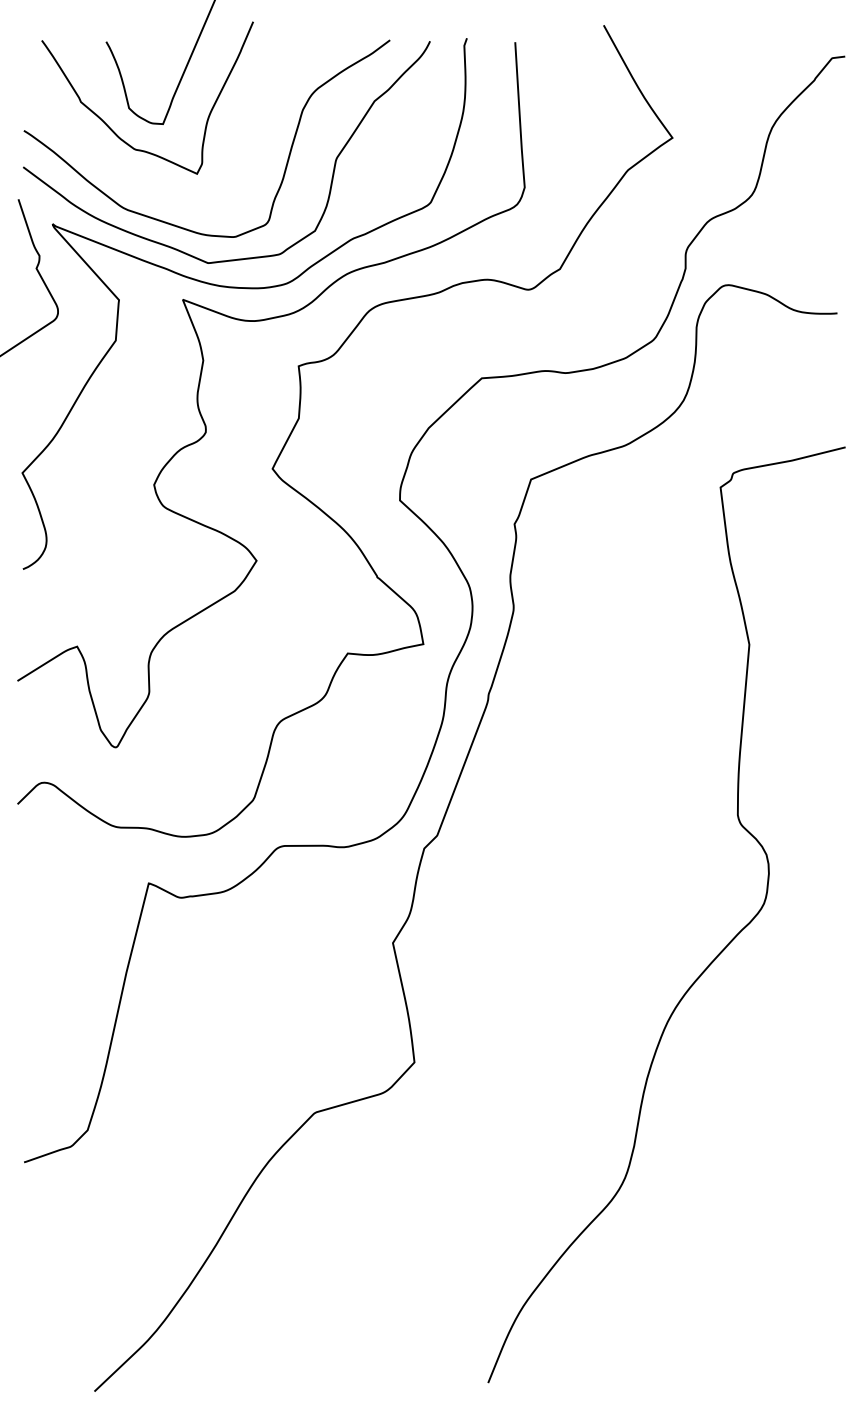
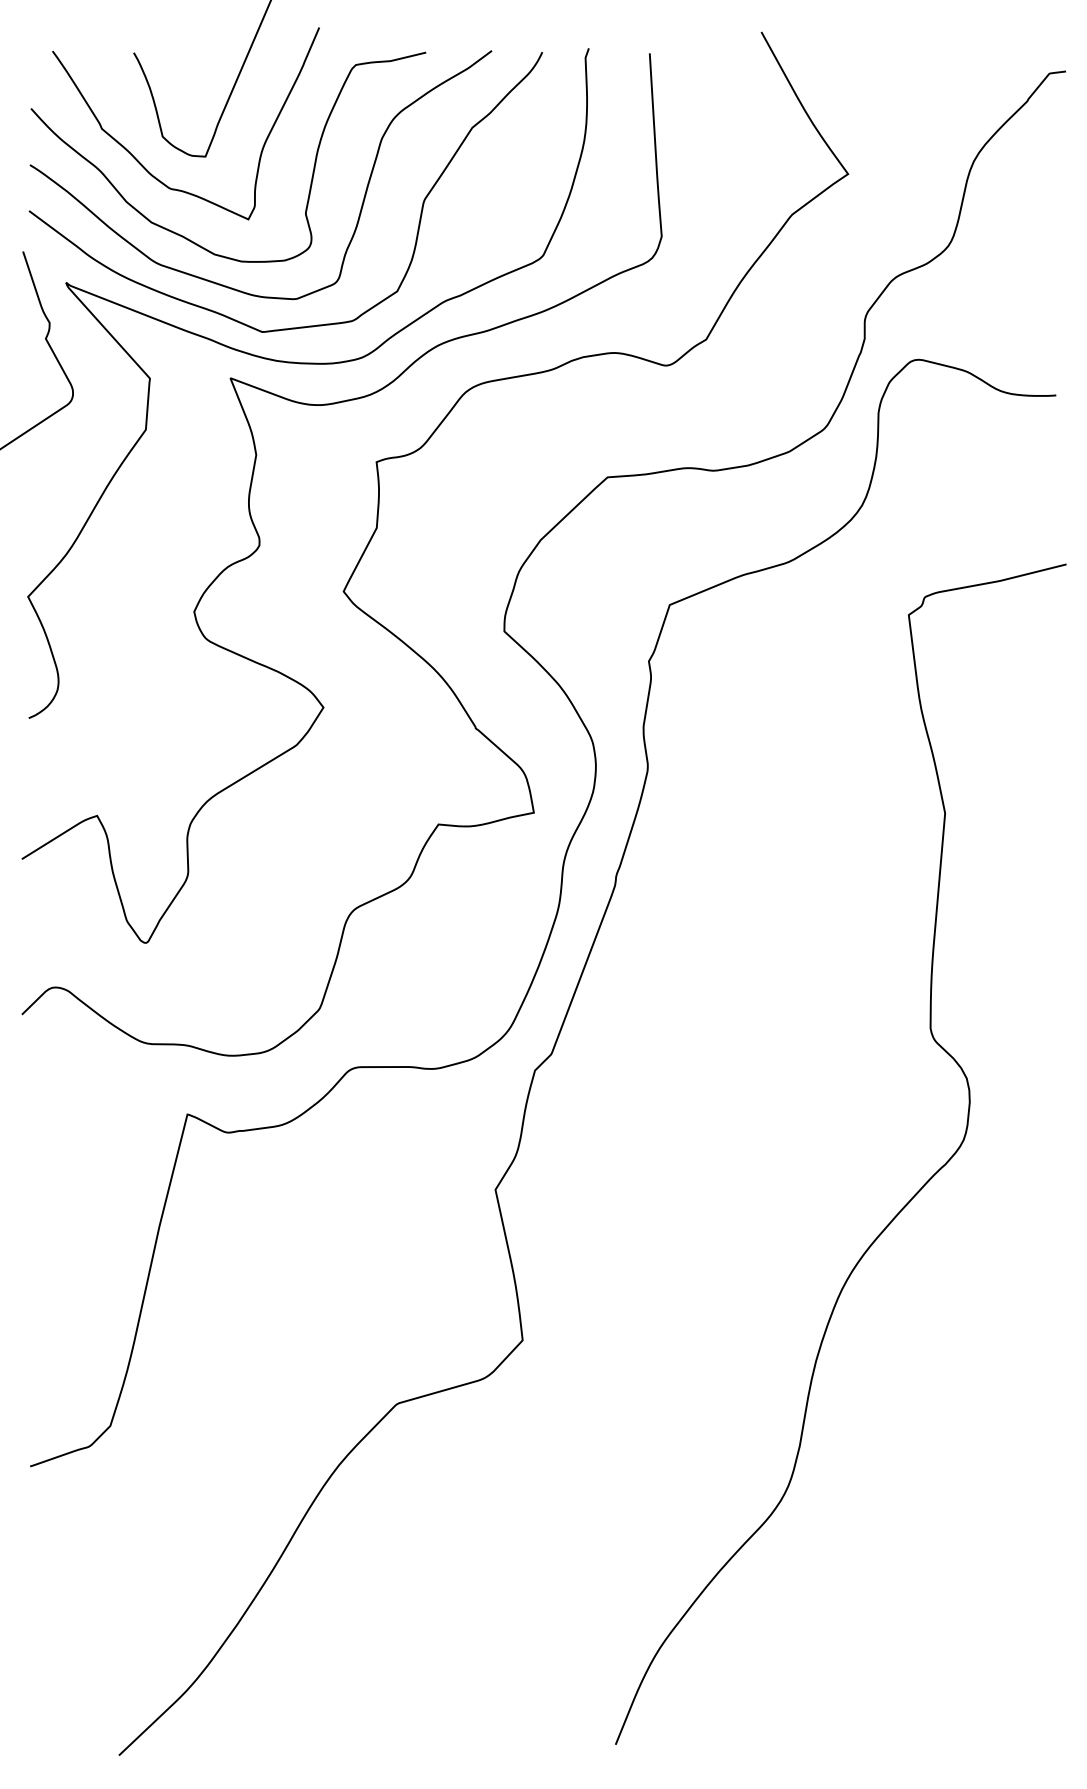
curve: (247, 136) -> (312, 172), added

